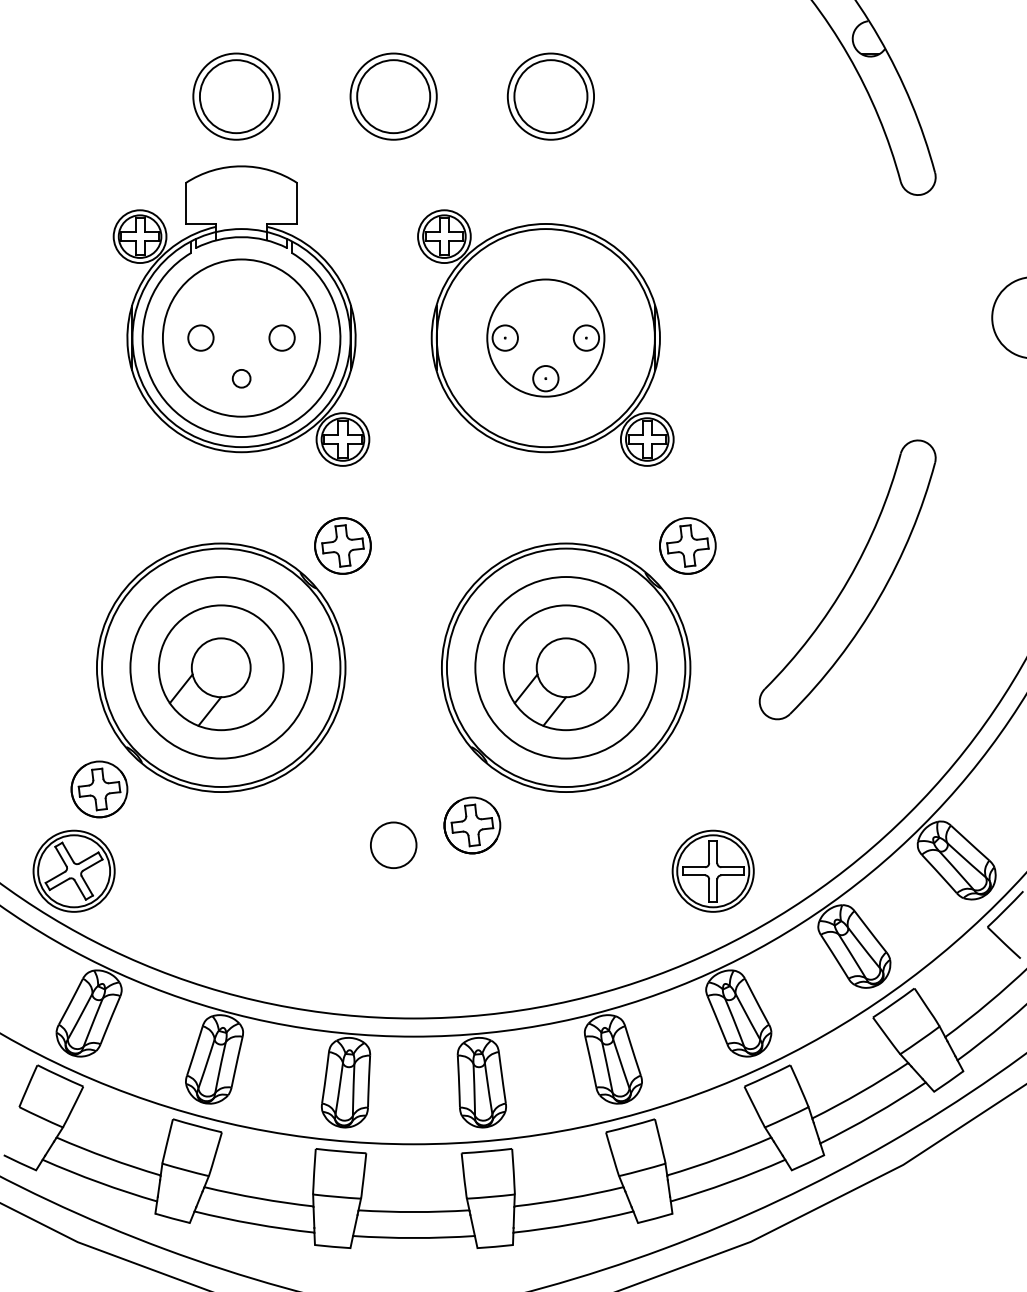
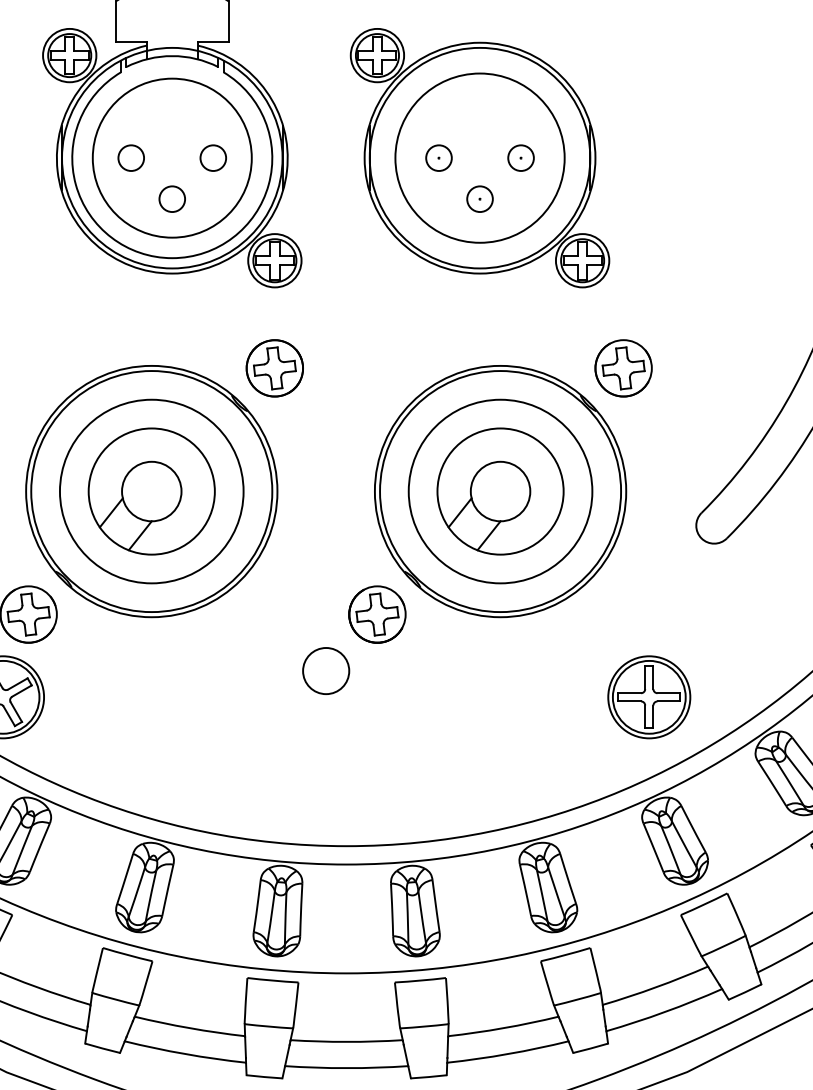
circle: (545, 337) -> (479, 157), size x1.43
circle: (241, 378) -> (172, 199), size x1.43
part: (472, 825) -> (377, 614), moved

